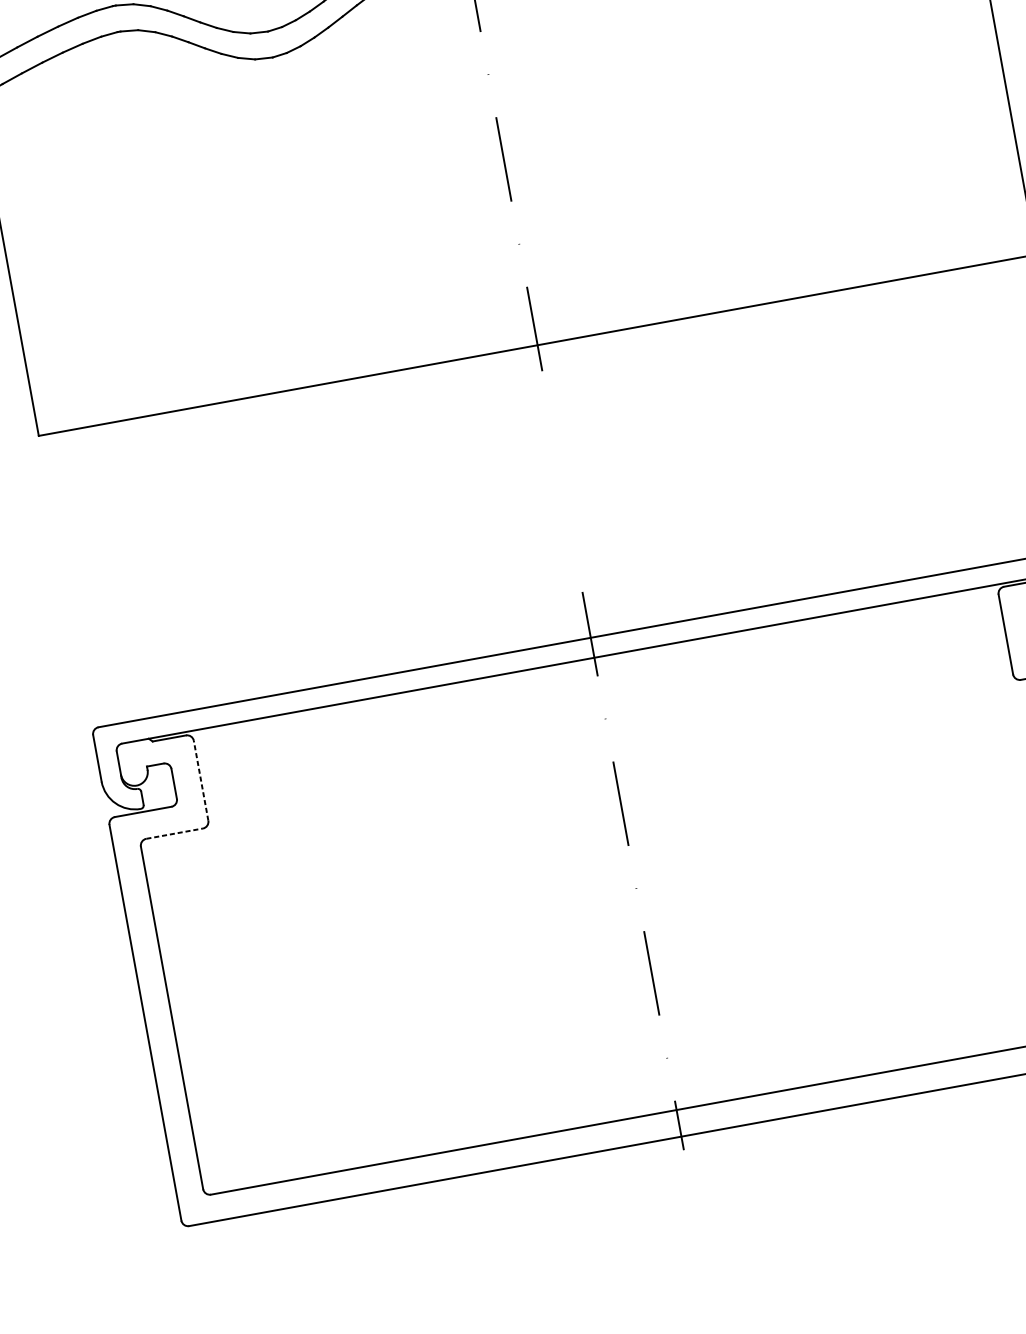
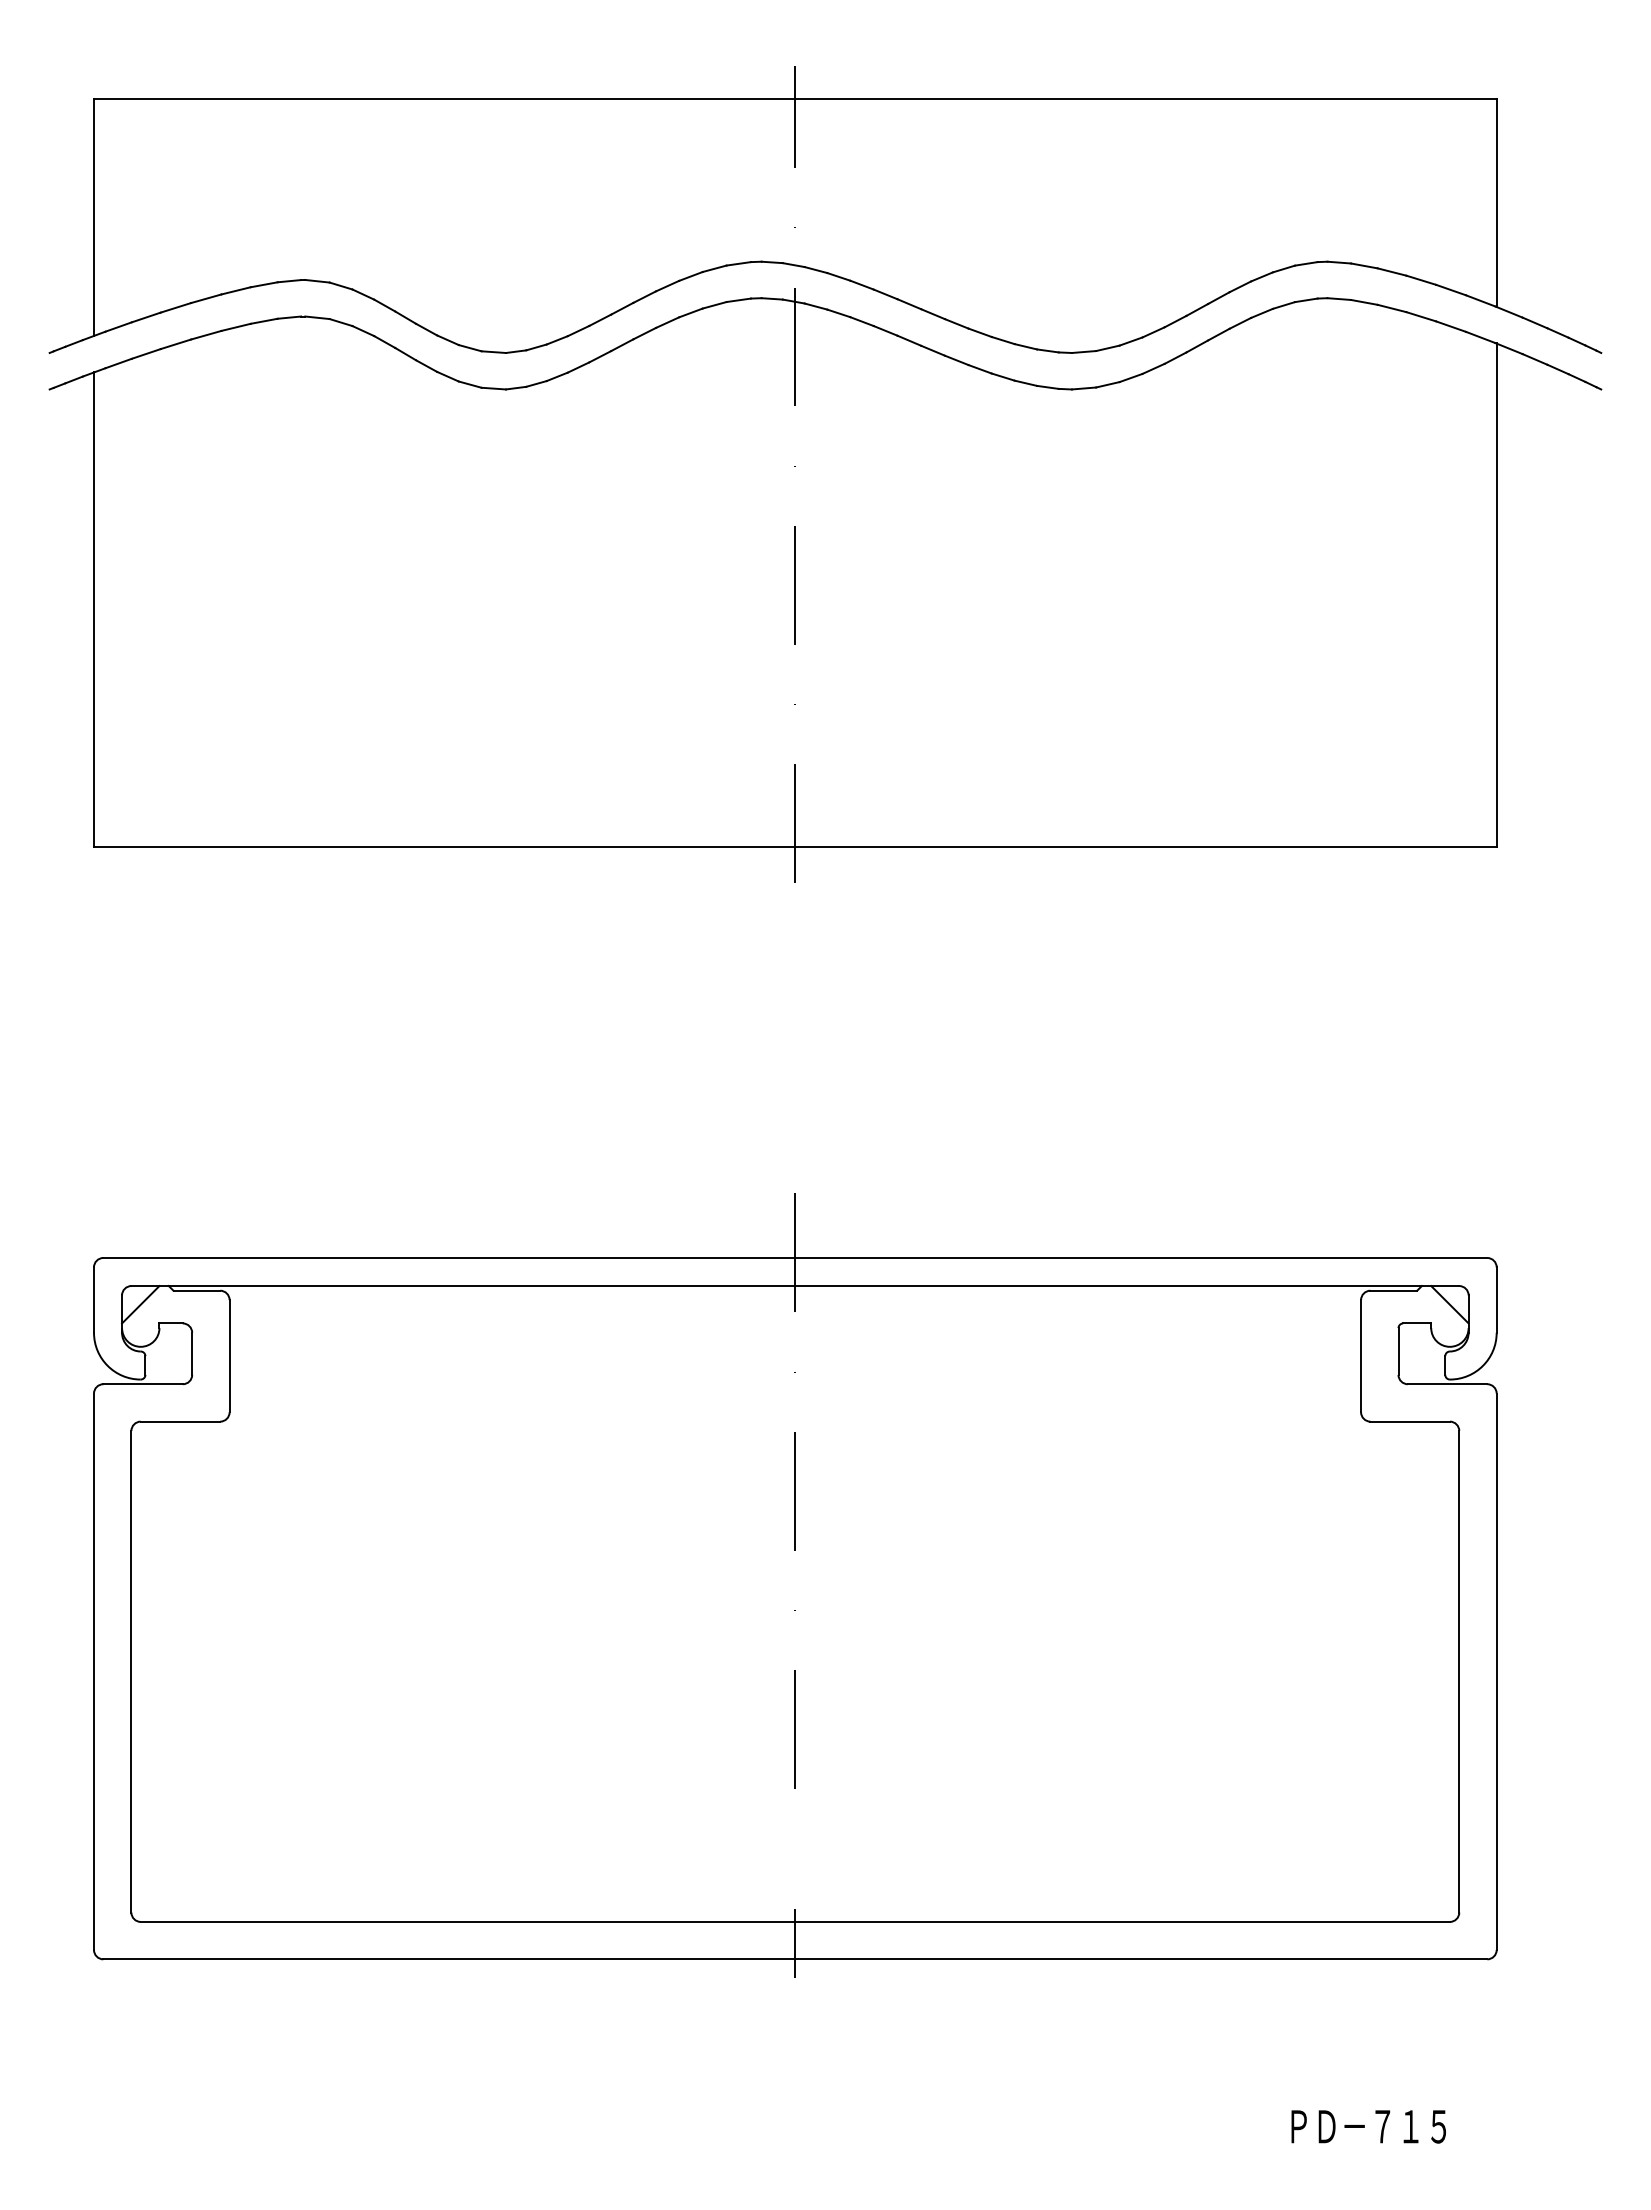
line: (131, 755) -> (140, 1304), added
line: (200, 780) -> (229, 1355), dashed -> solid
line: (174, 833) -> (180, 1421), dashed -> solid

